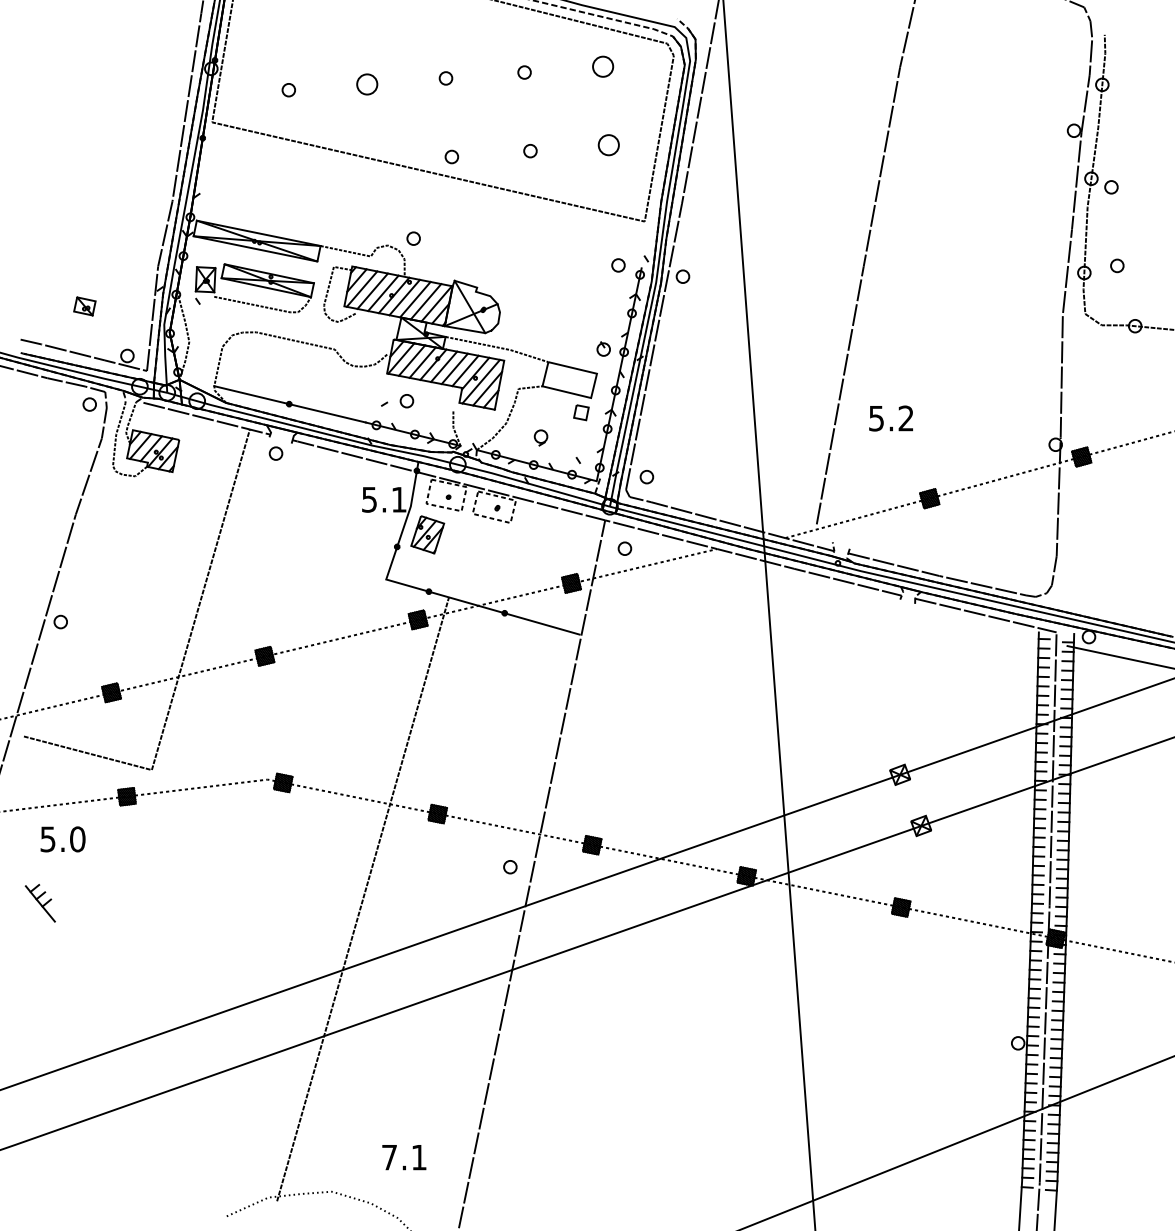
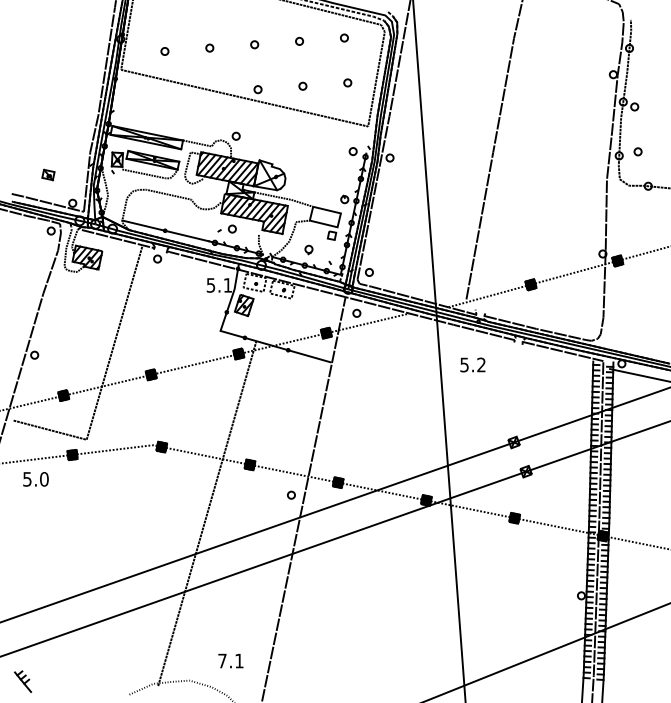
part: (603, 65) -> (344, 37), size x0.62
part: (366, 83) -> (209, 47), size x0.62
part: (608, 144) -> (347, 82), size x0.62
text: (890, 417) -> (472, 364), moved
part: (41, 902) -> (23, 681), moved

